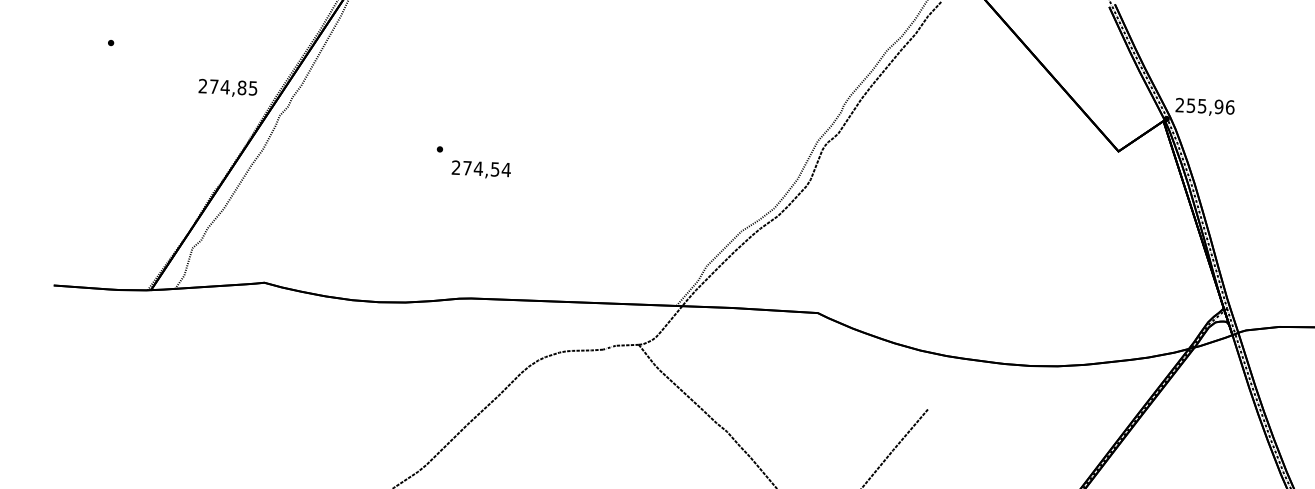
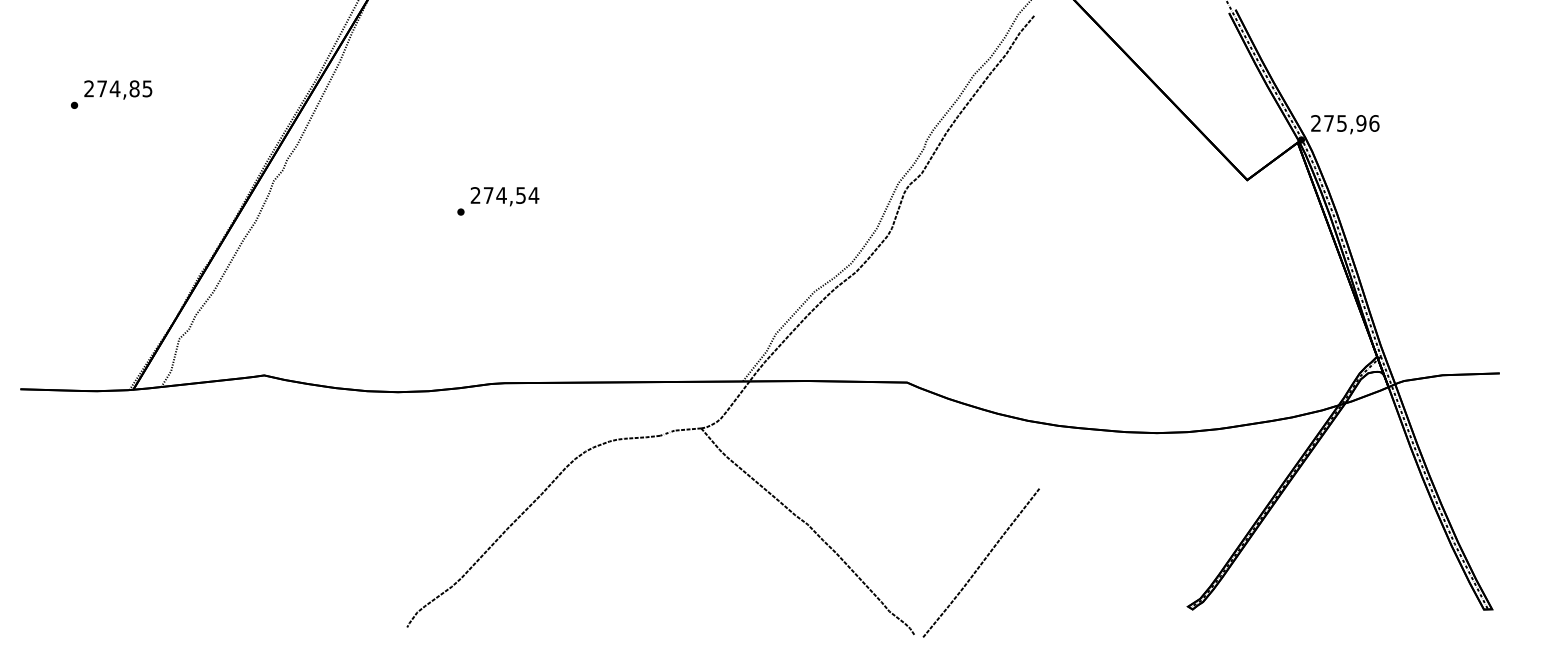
text: (228, 87) -> (118, 89), moved
text: (1190, 105) -> (1328, 123), 255,96 -> 275,96
text: (480, 169) -> (504, 196), moved

